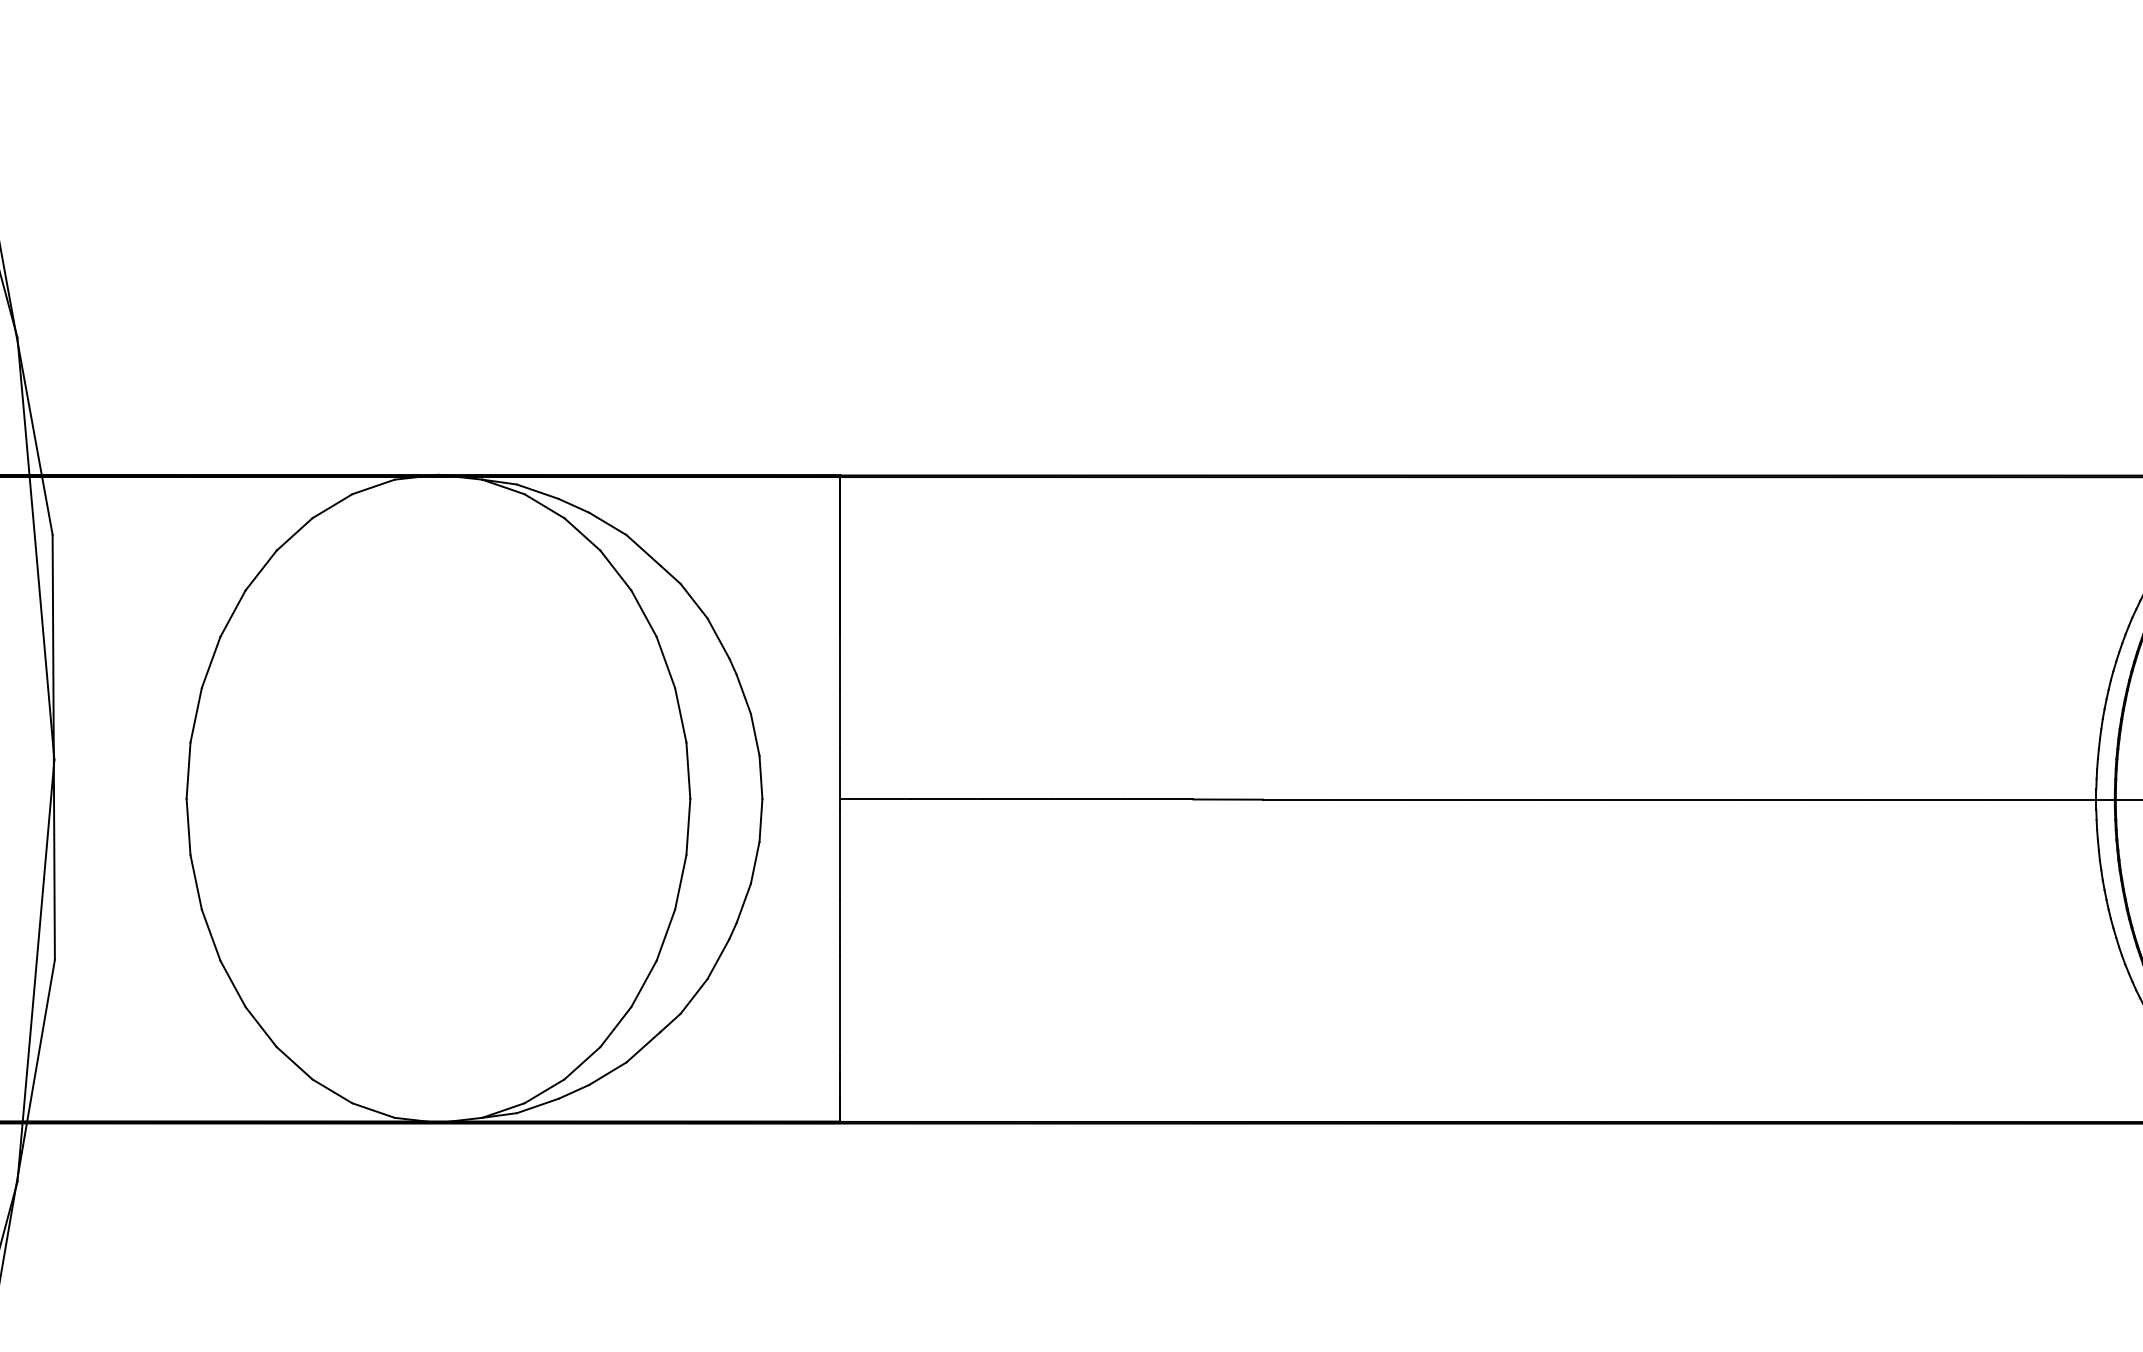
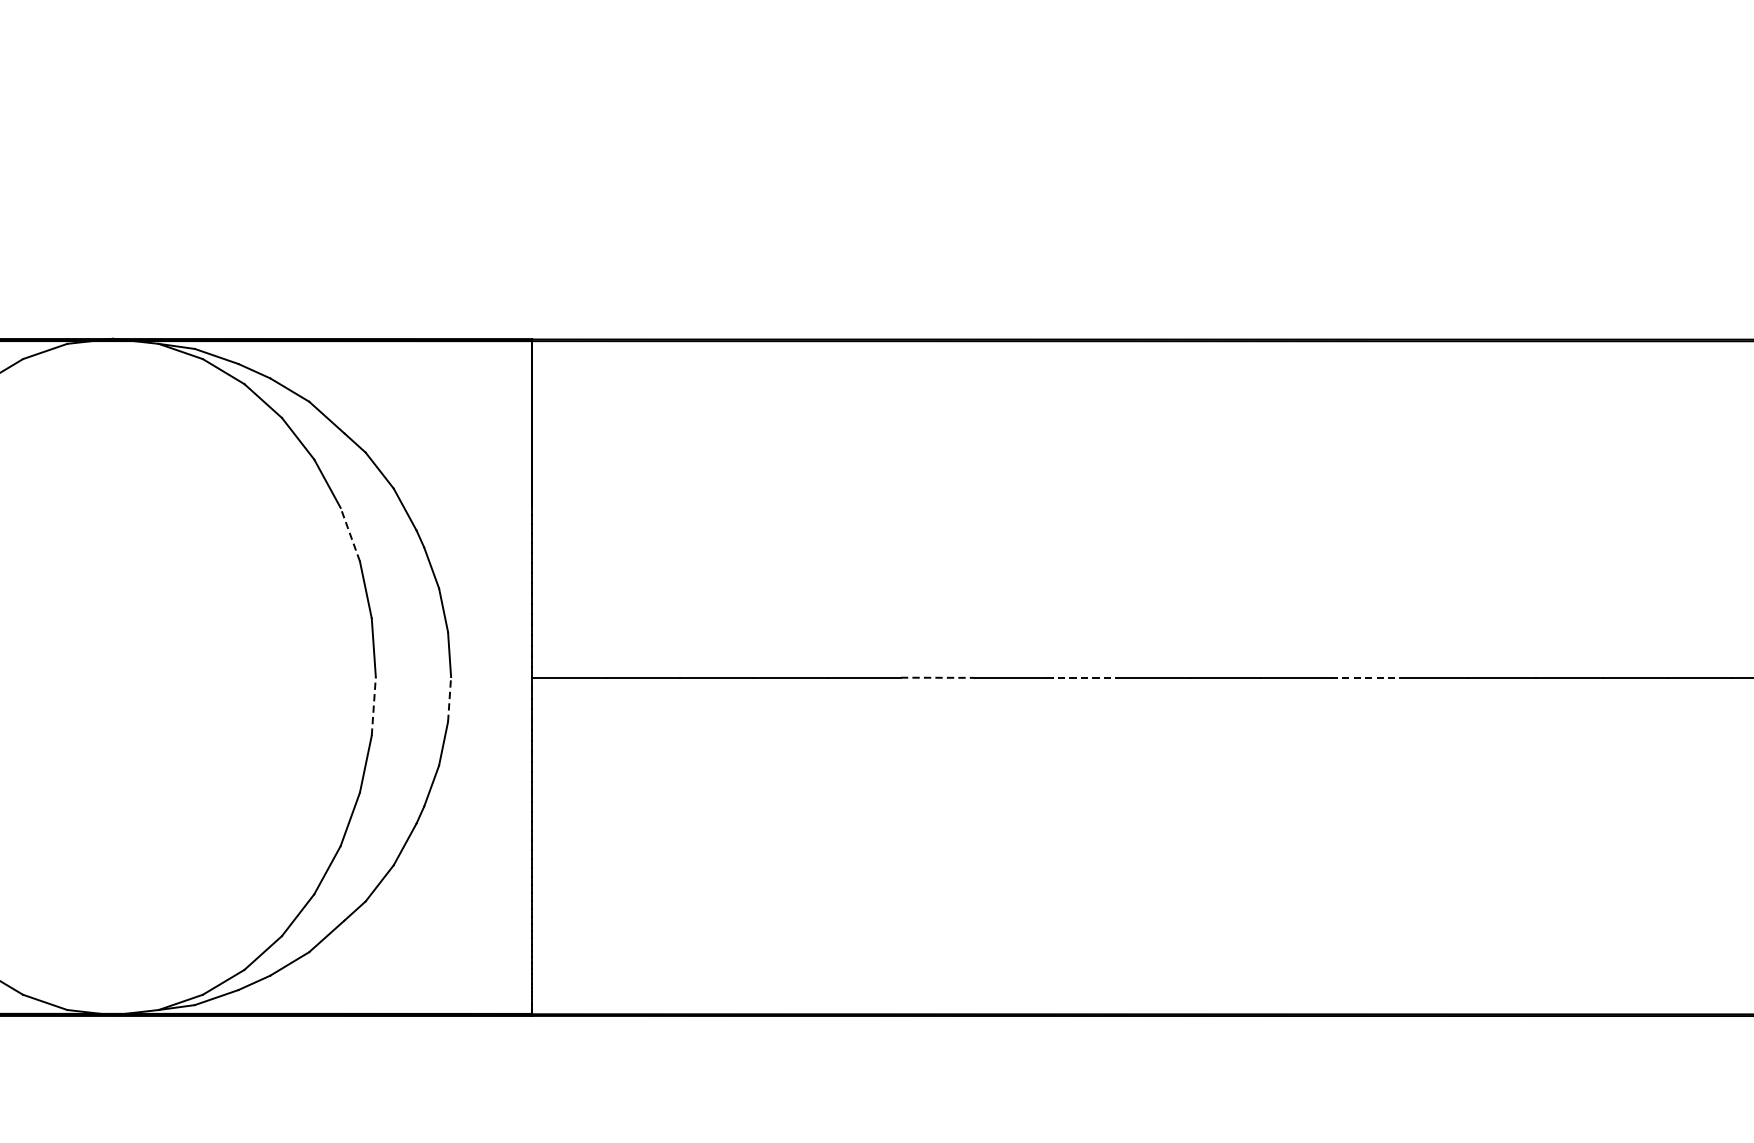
line: (665, 661) -> (349, 533), solid -> dashed
line: (1228, 799) -> (937, 677), solid -> dashed
line: (1367, 799) -> (1082, 677), solid -> dashed
line: (1638, 799) -> (1365, 677), solid -> dashed
line: (760, 820) -> (449, 699), solid -> dashed
line: (688, 826) -> (373, 705), solid -> dashed

